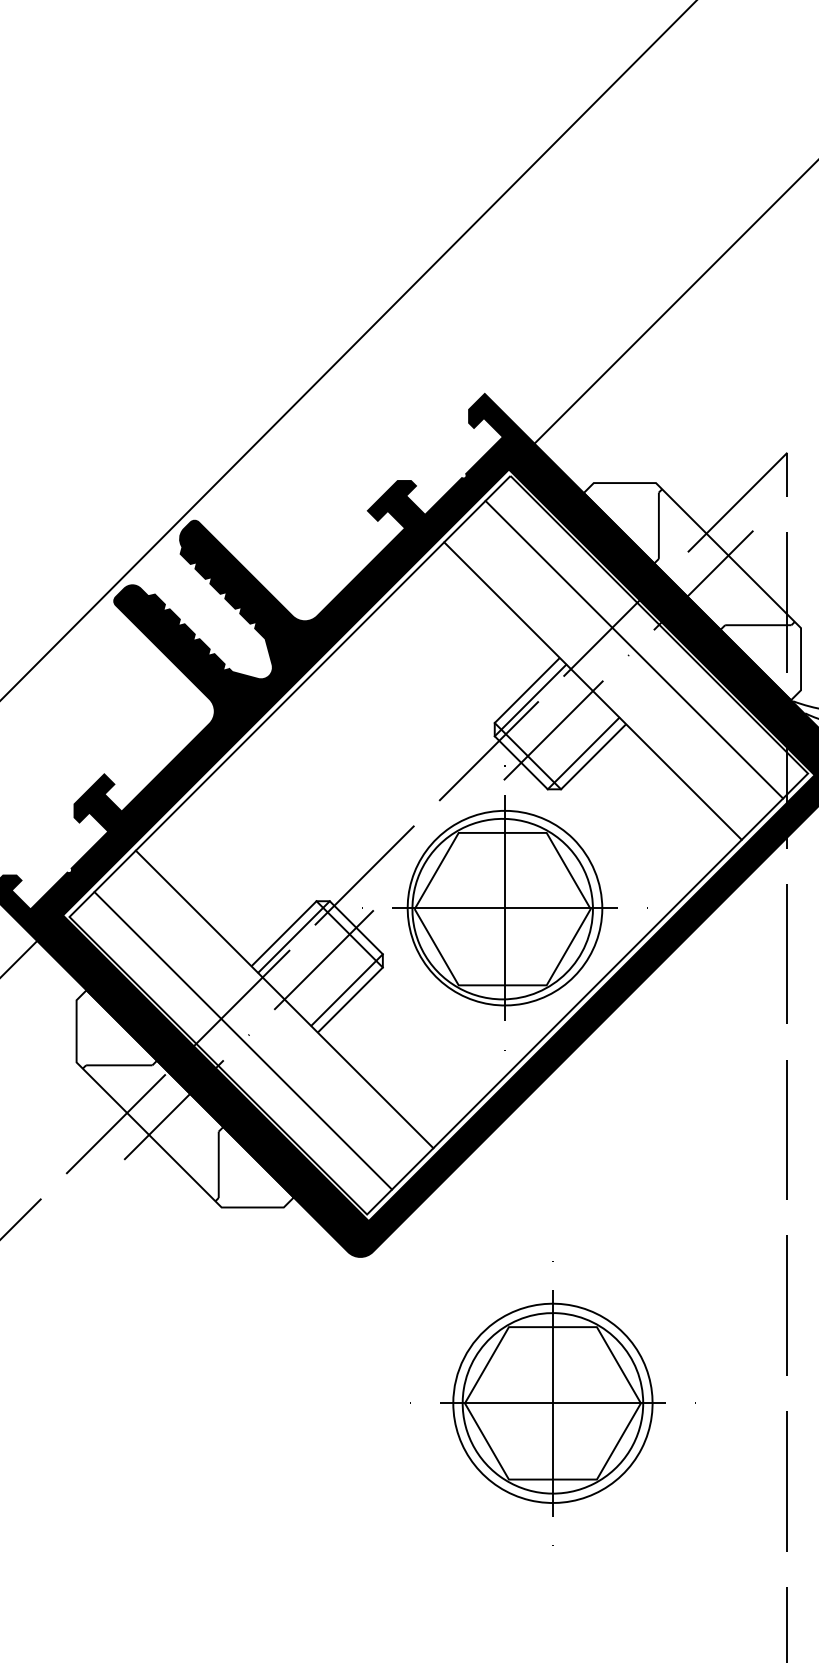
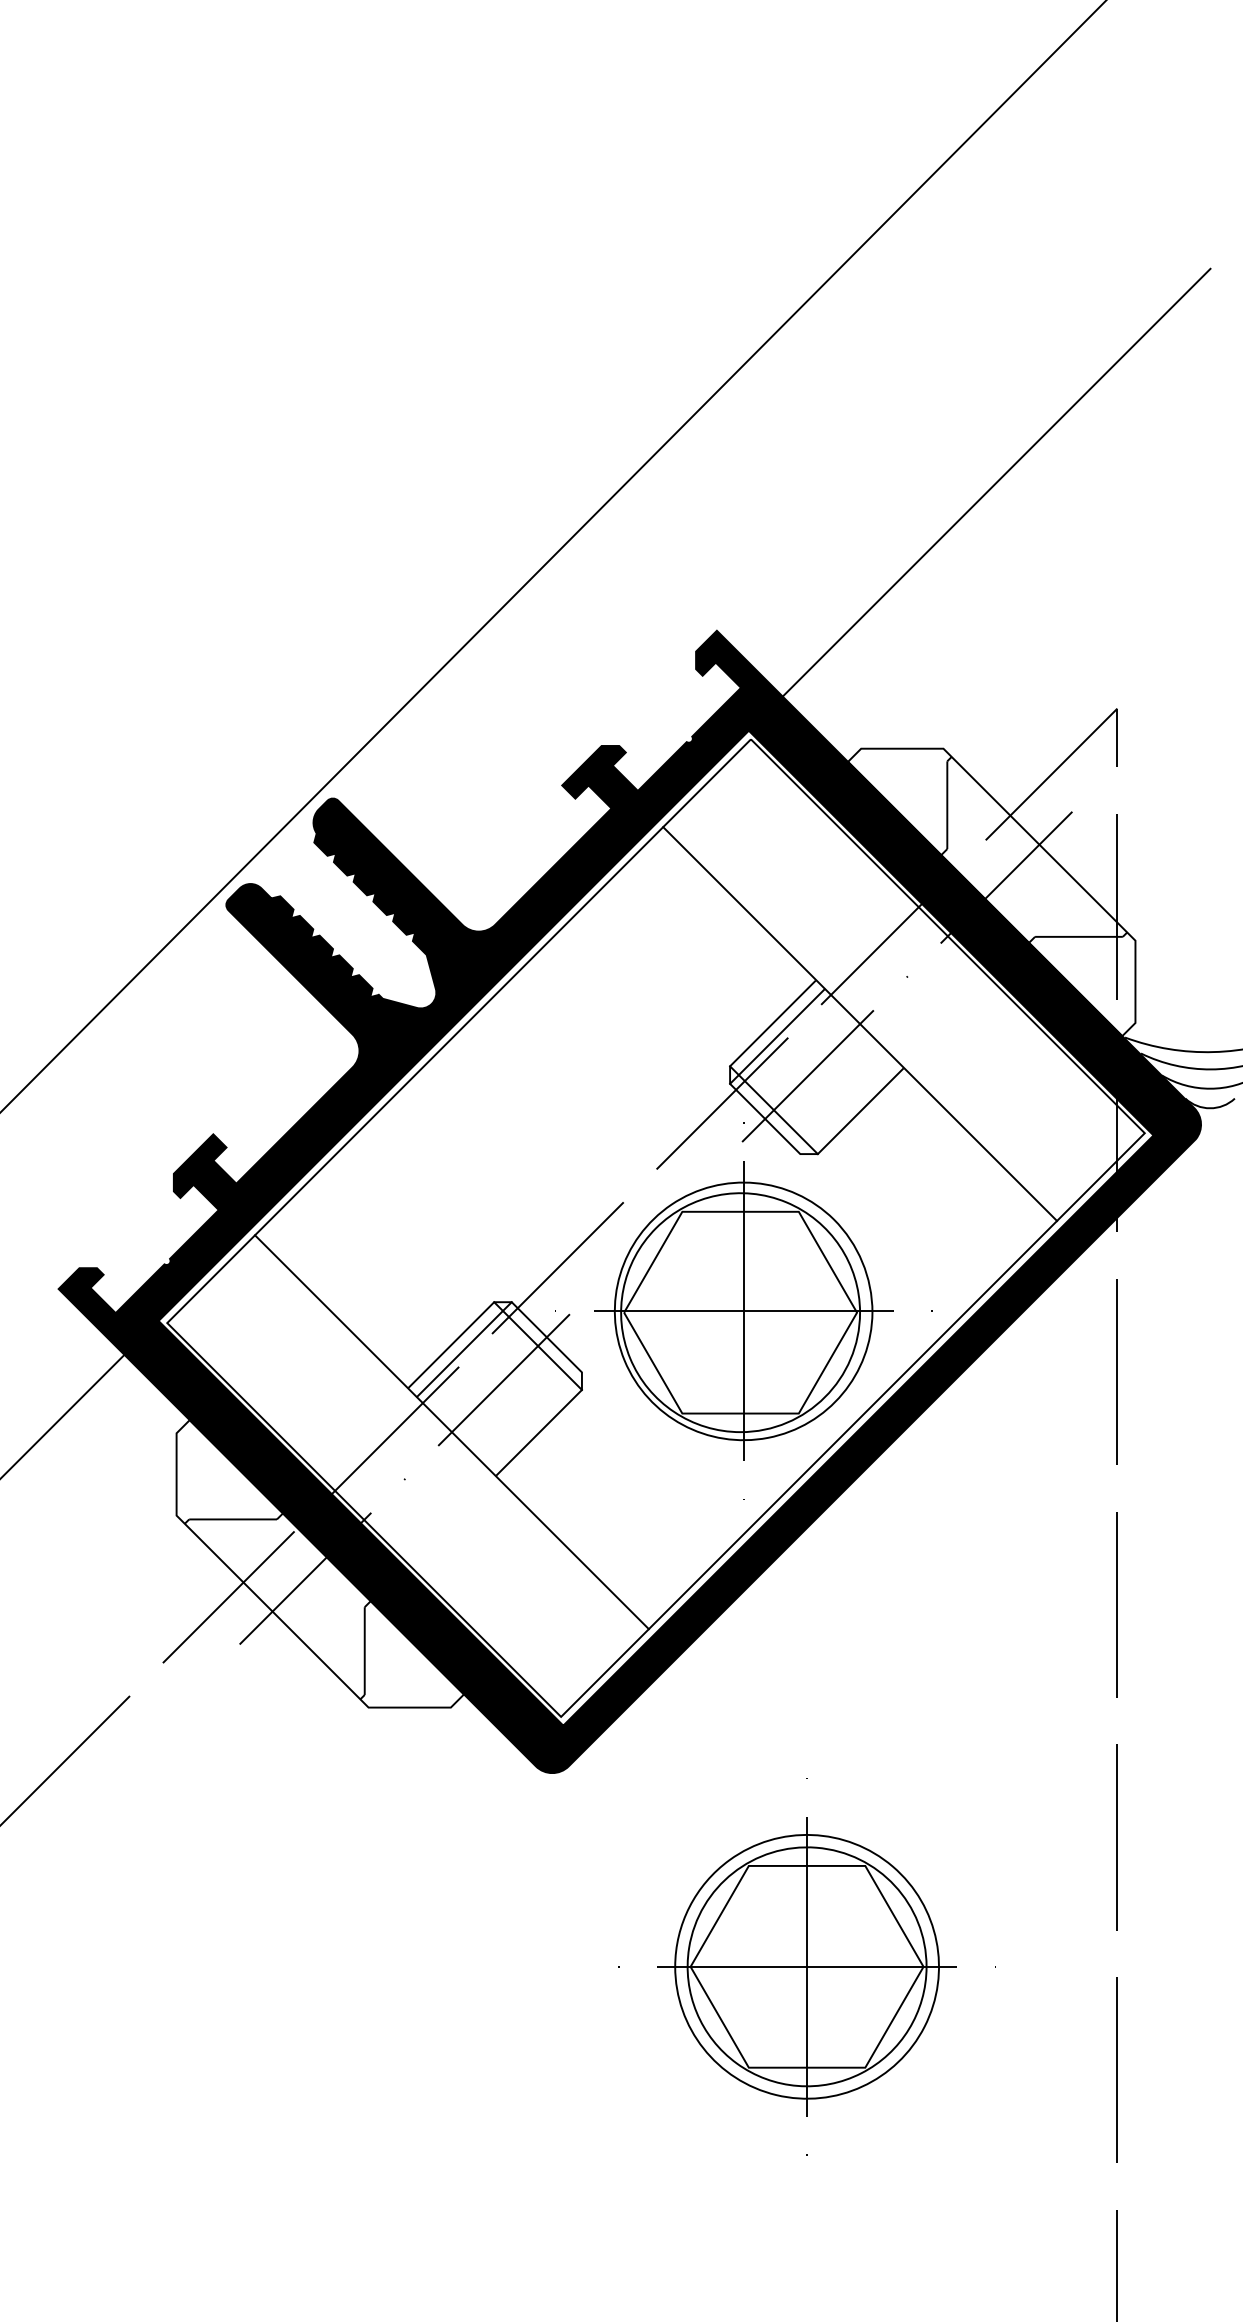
line: (634, 649) -> (914, 969), removed
line: (583, 753) -> (847, 1106), removed
line: (346, 989) -> (534, 1419), removed
line: (243, 1040) -> (397, 1486), removed

